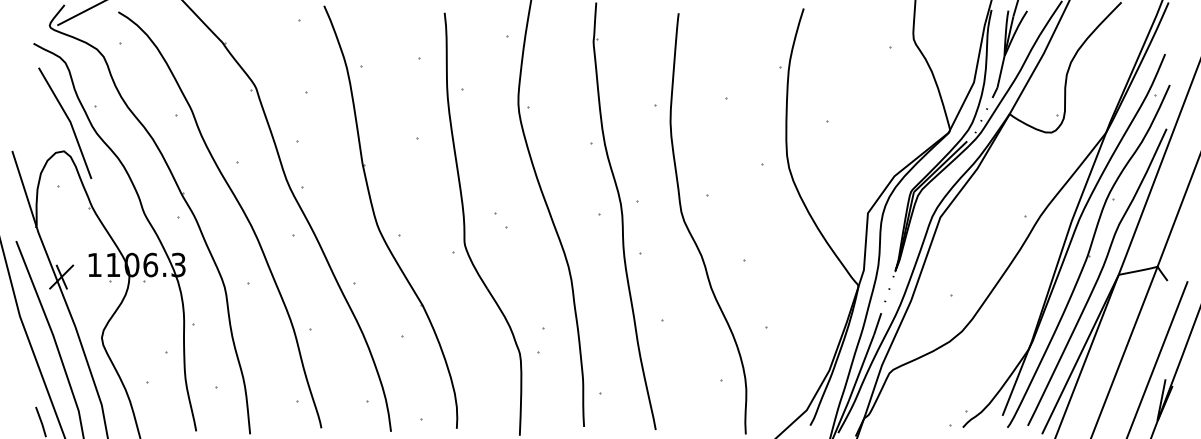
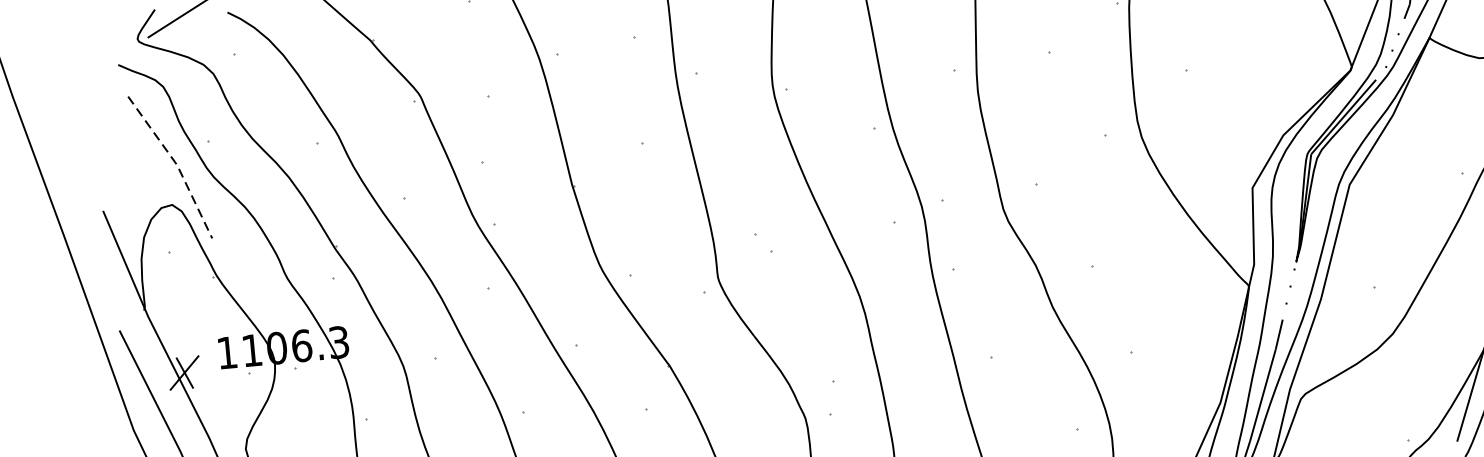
line: (70, 122) -> (177, 165), solid -> dashed

